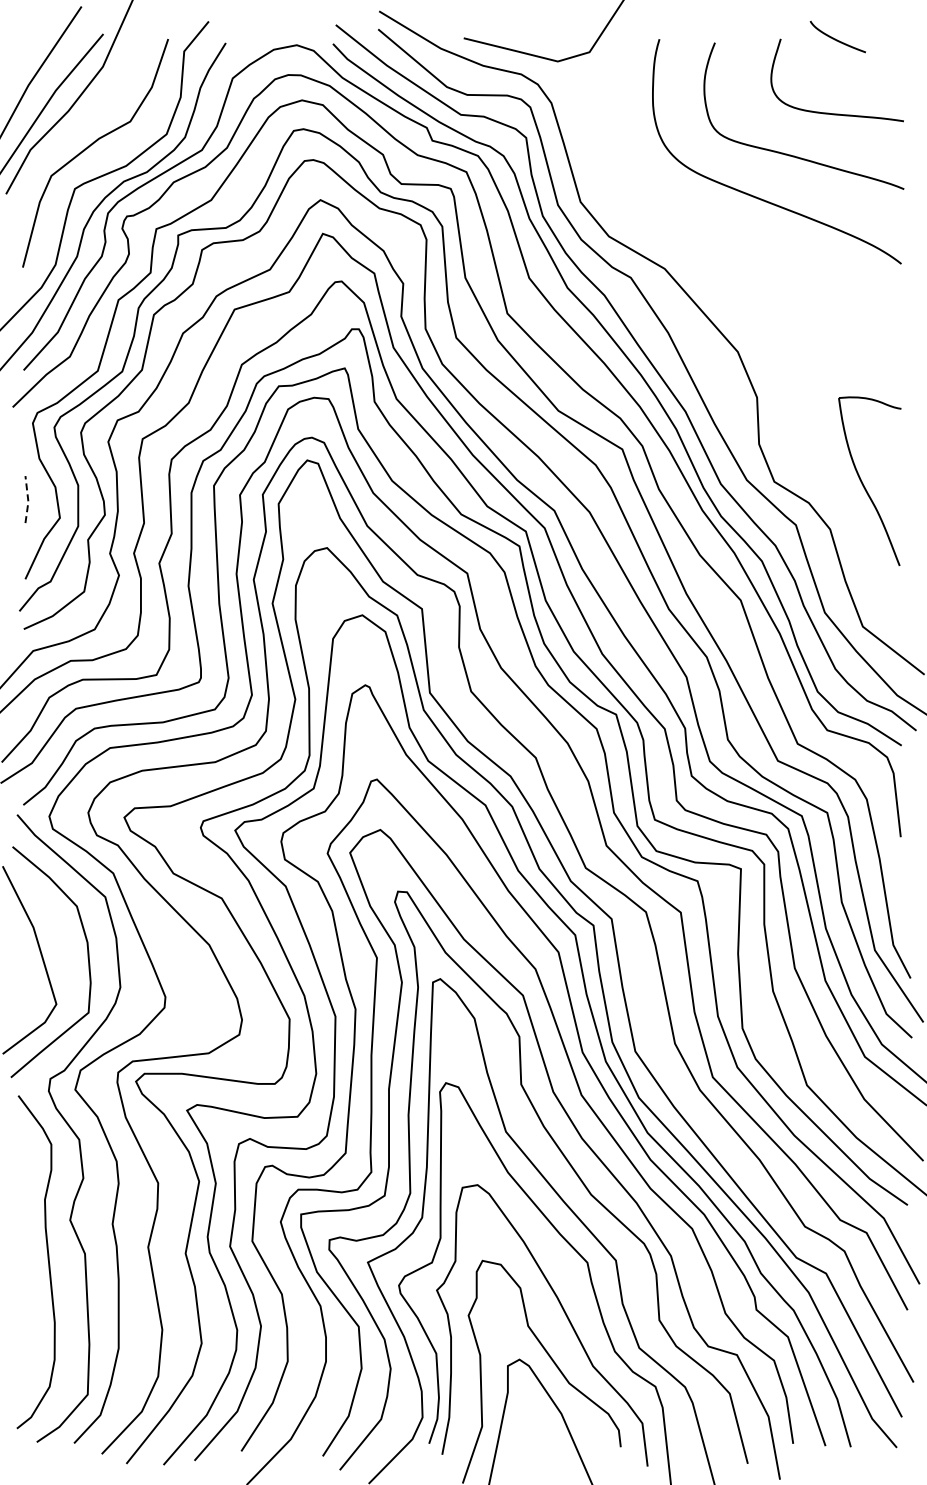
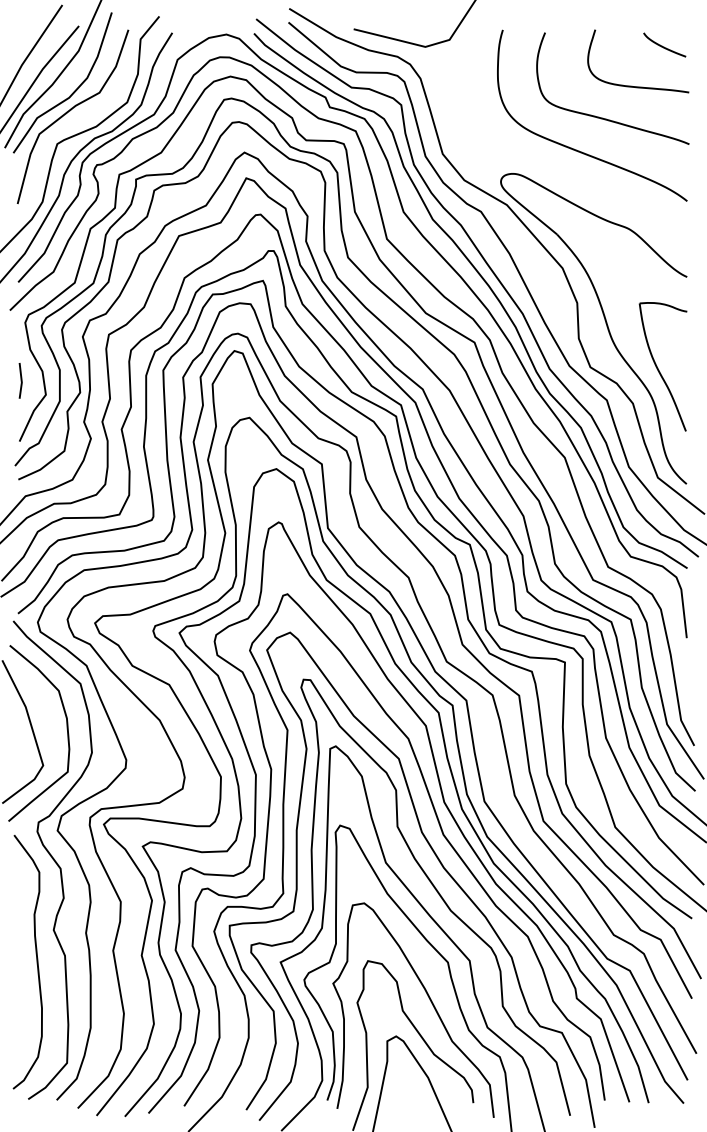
curve: (835, 38) -> (662, 46), moved
curve: (95, 121) -> (73, 92), added
part: (794, 424) -> (605, 323), added
line: (28, 499) -> (21, 380), dashed -> solid

